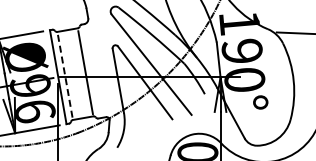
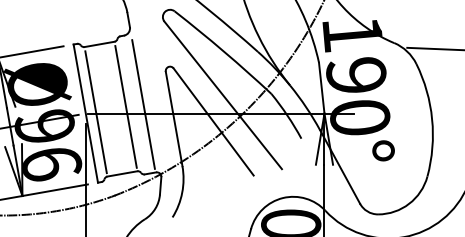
line: (97, 70) -> (143, 103), added
line: (65, 75) -> (96, 111), dashed -> solid

